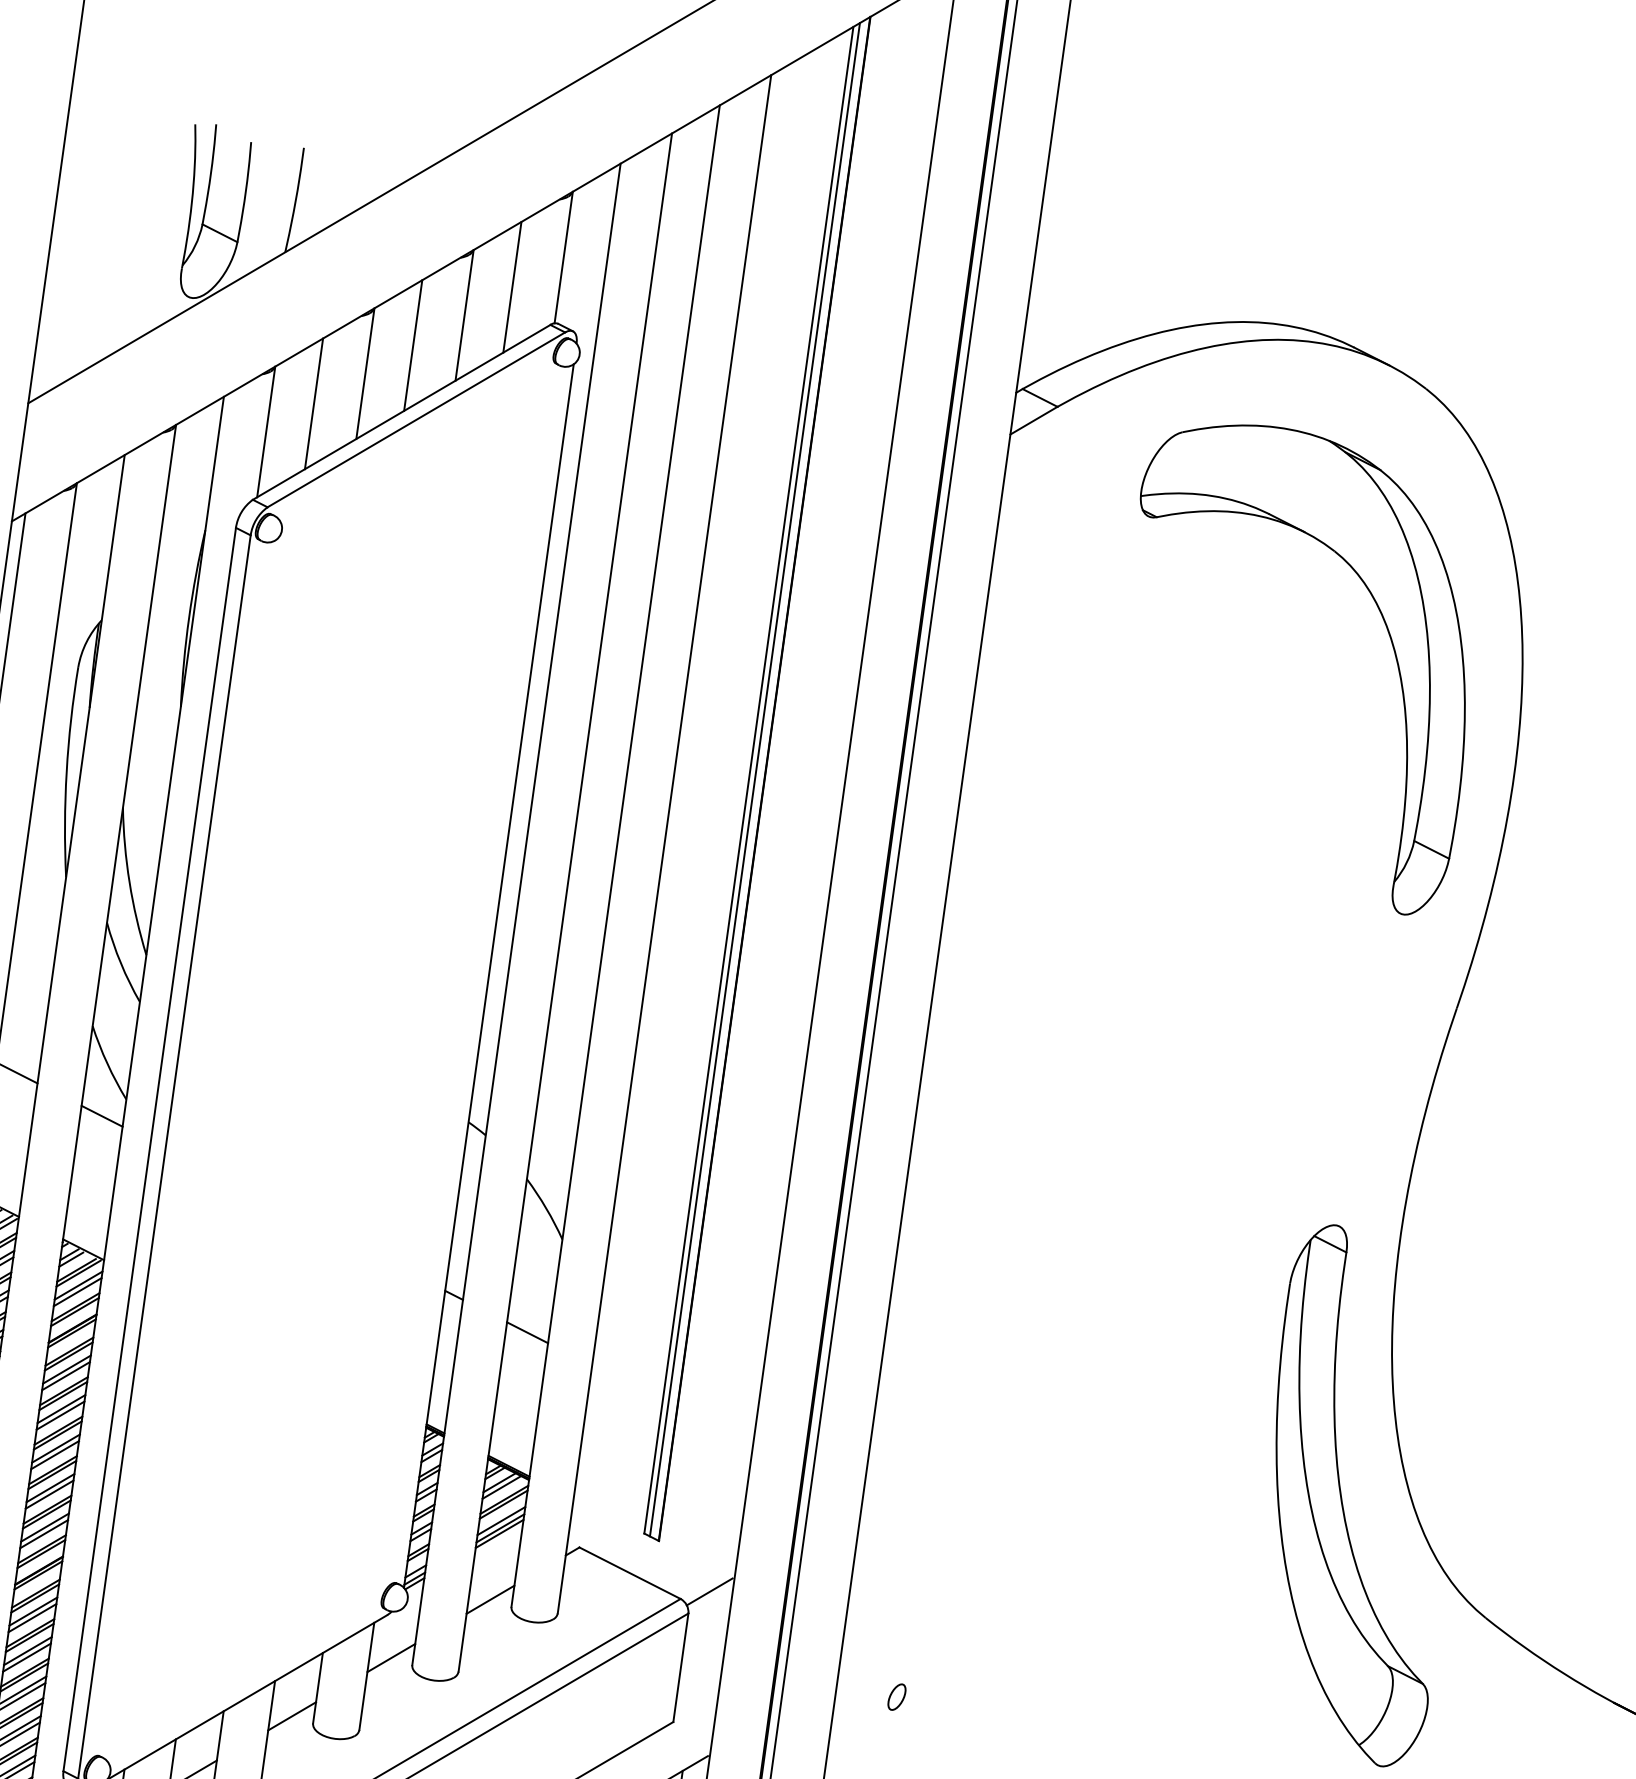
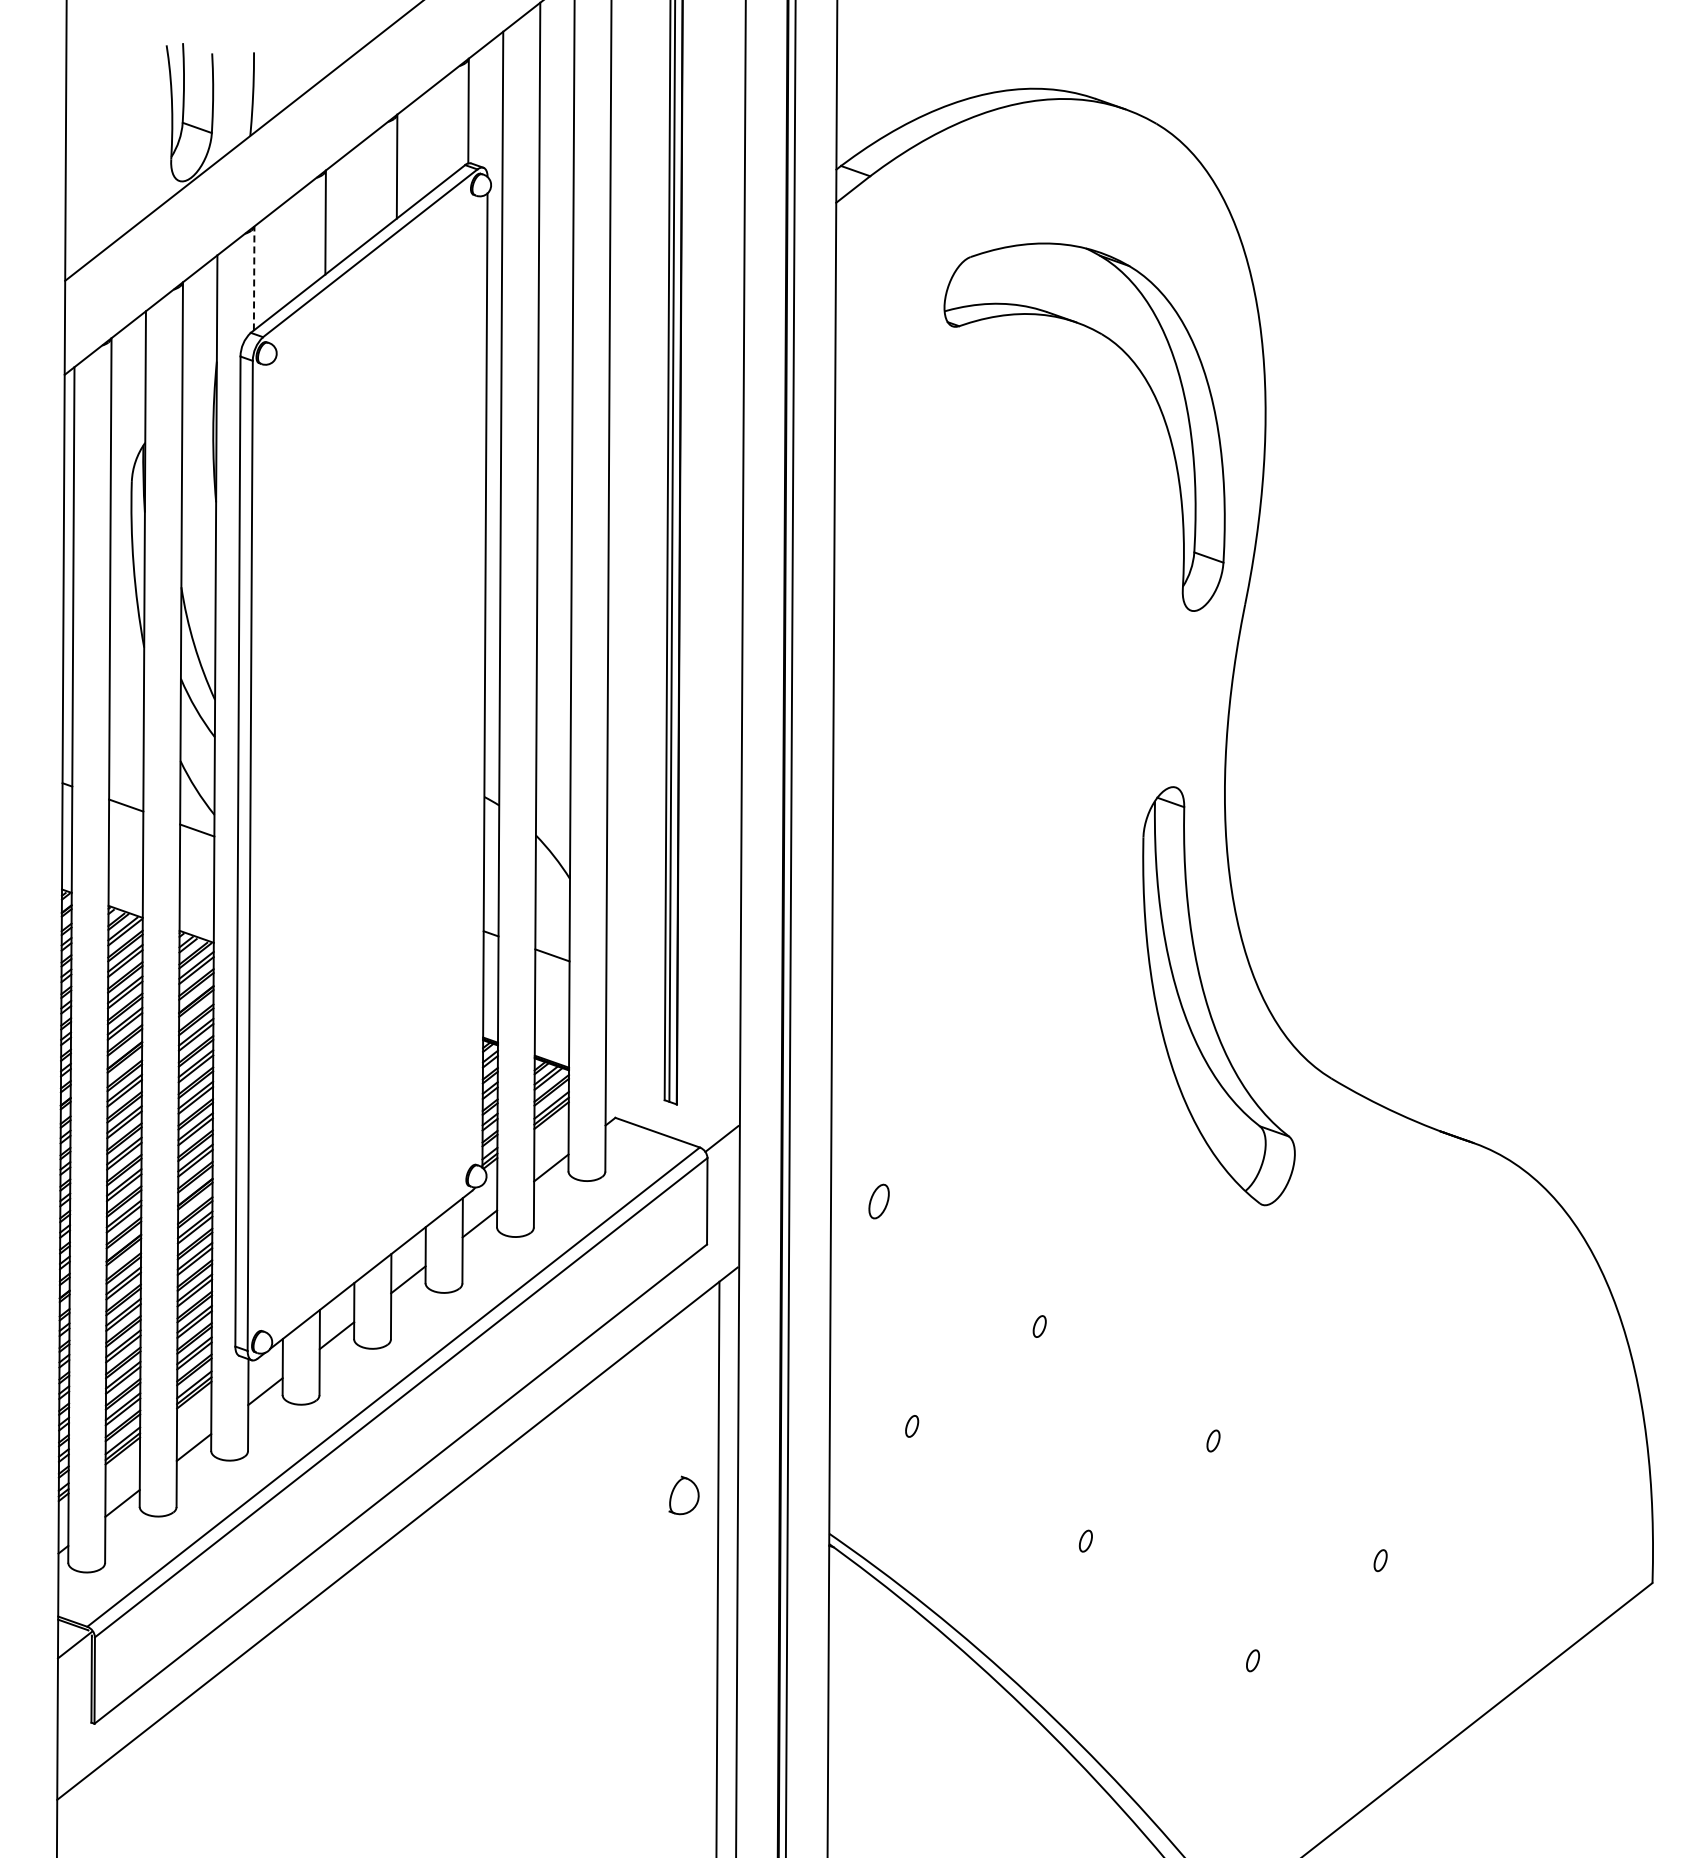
line: (512, 287) -> (431, 139), removed
line: (412, 345) -> (359, 195), removed
line: (313, 403) -> (288, 251), removed
line: (266, 430) -> (254, 277), solid -> dashed
part: (1384, 624) -> (1148, 386), moved
part: (897, 1696) -> (879, 1201), size x1.6

